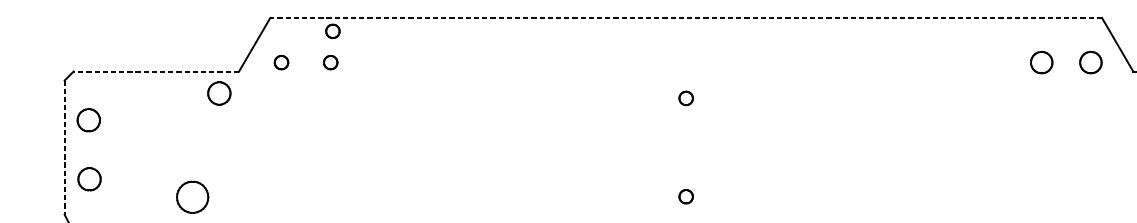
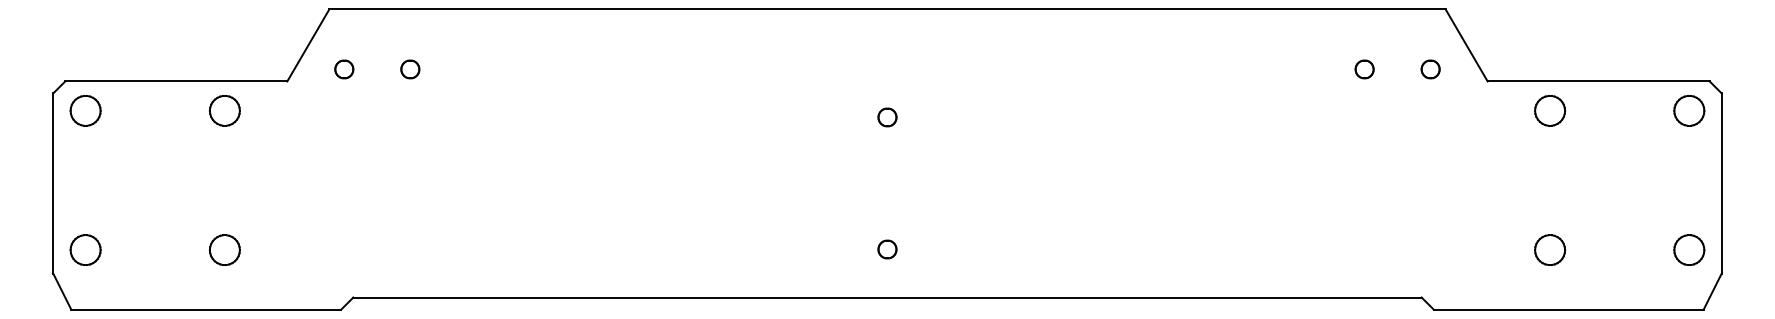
line: (686, 17) -> (887, 9), dashed -> solid
part: (333, 31) -> (413, 27), removed
part: (1041, 62) -> (1364, 69), size x0.62
part: (1090, 62) -> (1430, 69), size x0.62
line: (155, 71) -> (175, 81), dashed -> solid
part: (219, 93) -> (224, 110), moved
part: (88, 120) -> (85, 110), moved
line: (64, 148) -> (53, 184), dashed -> solid
part: (89, 178) -> (85, 249), moved
part: (192, 196) -> (224, 249), size x0.71

